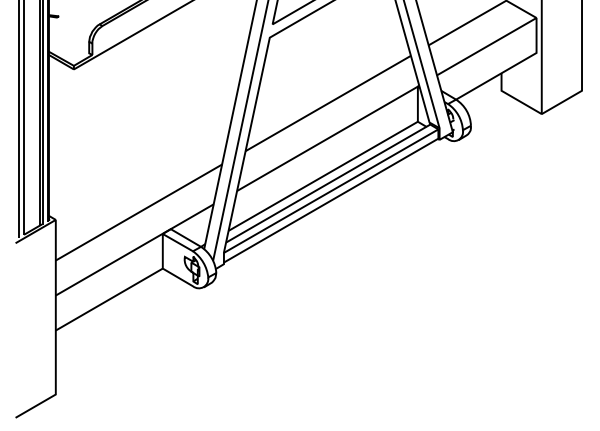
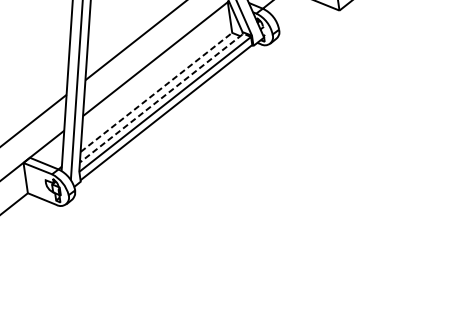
line: (323, 176) -> (156, 92), solid -> dashed
line: (332, 181) -> (165, 95), solid -> dashed

